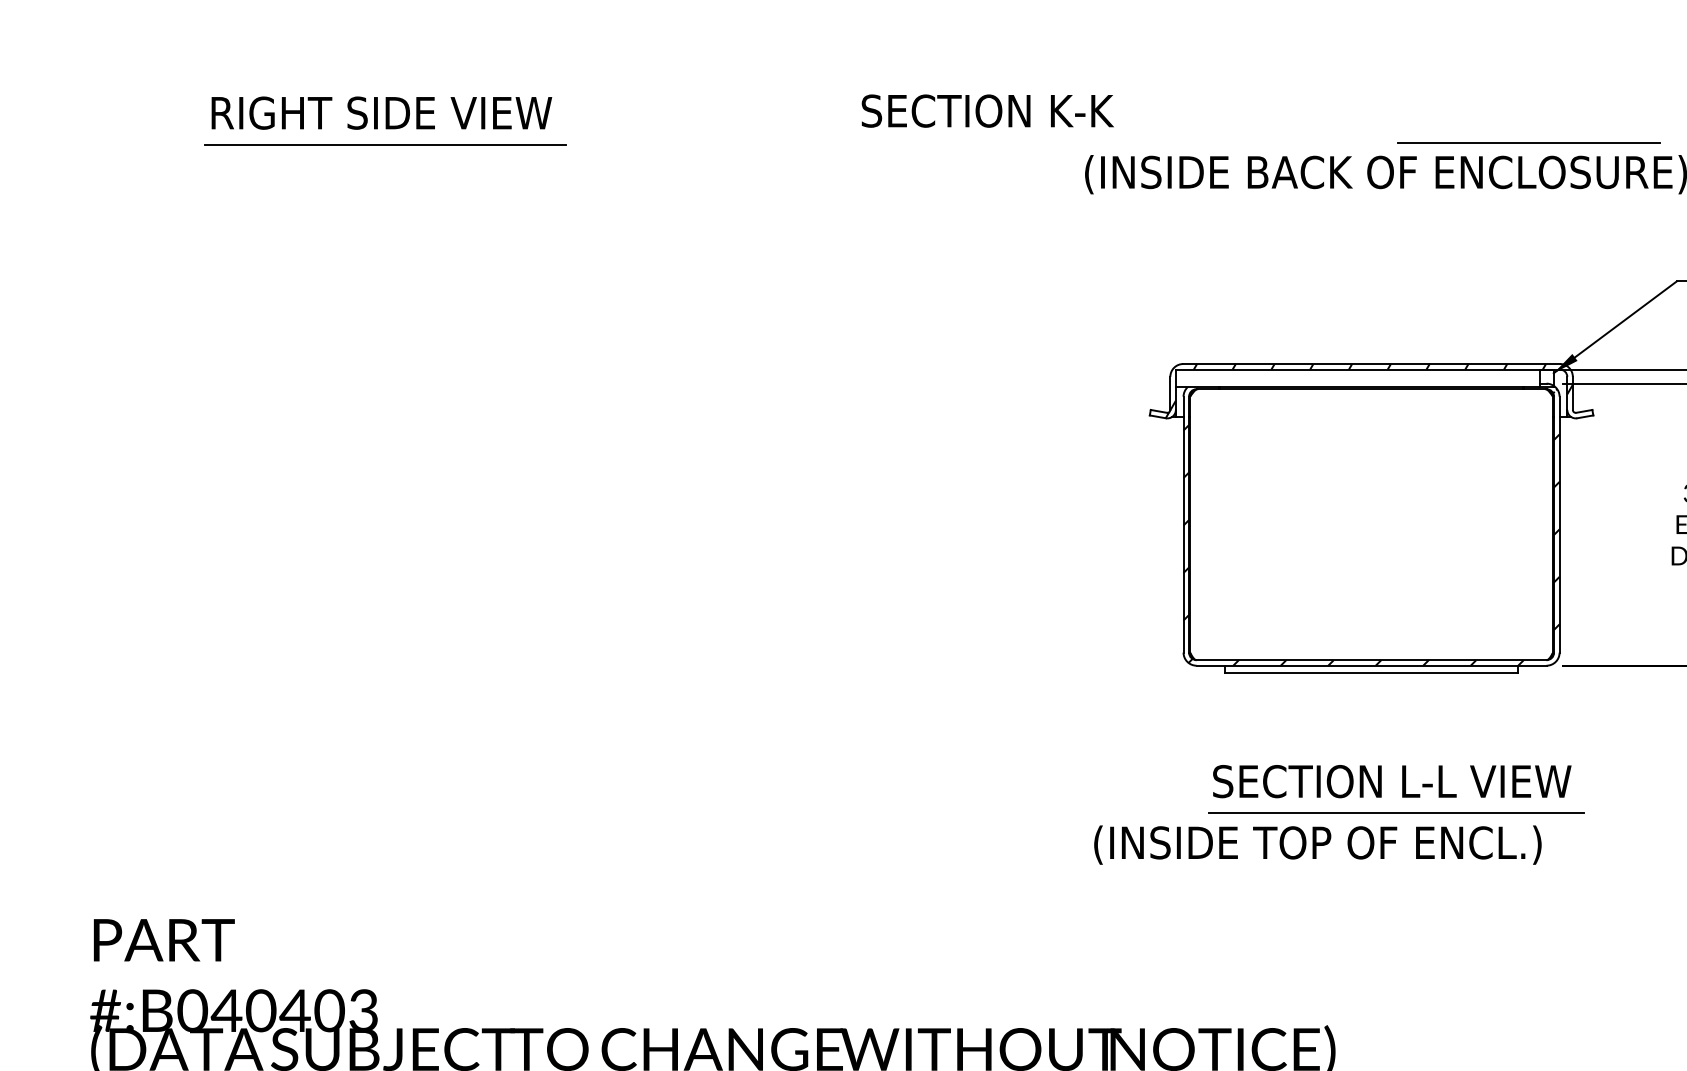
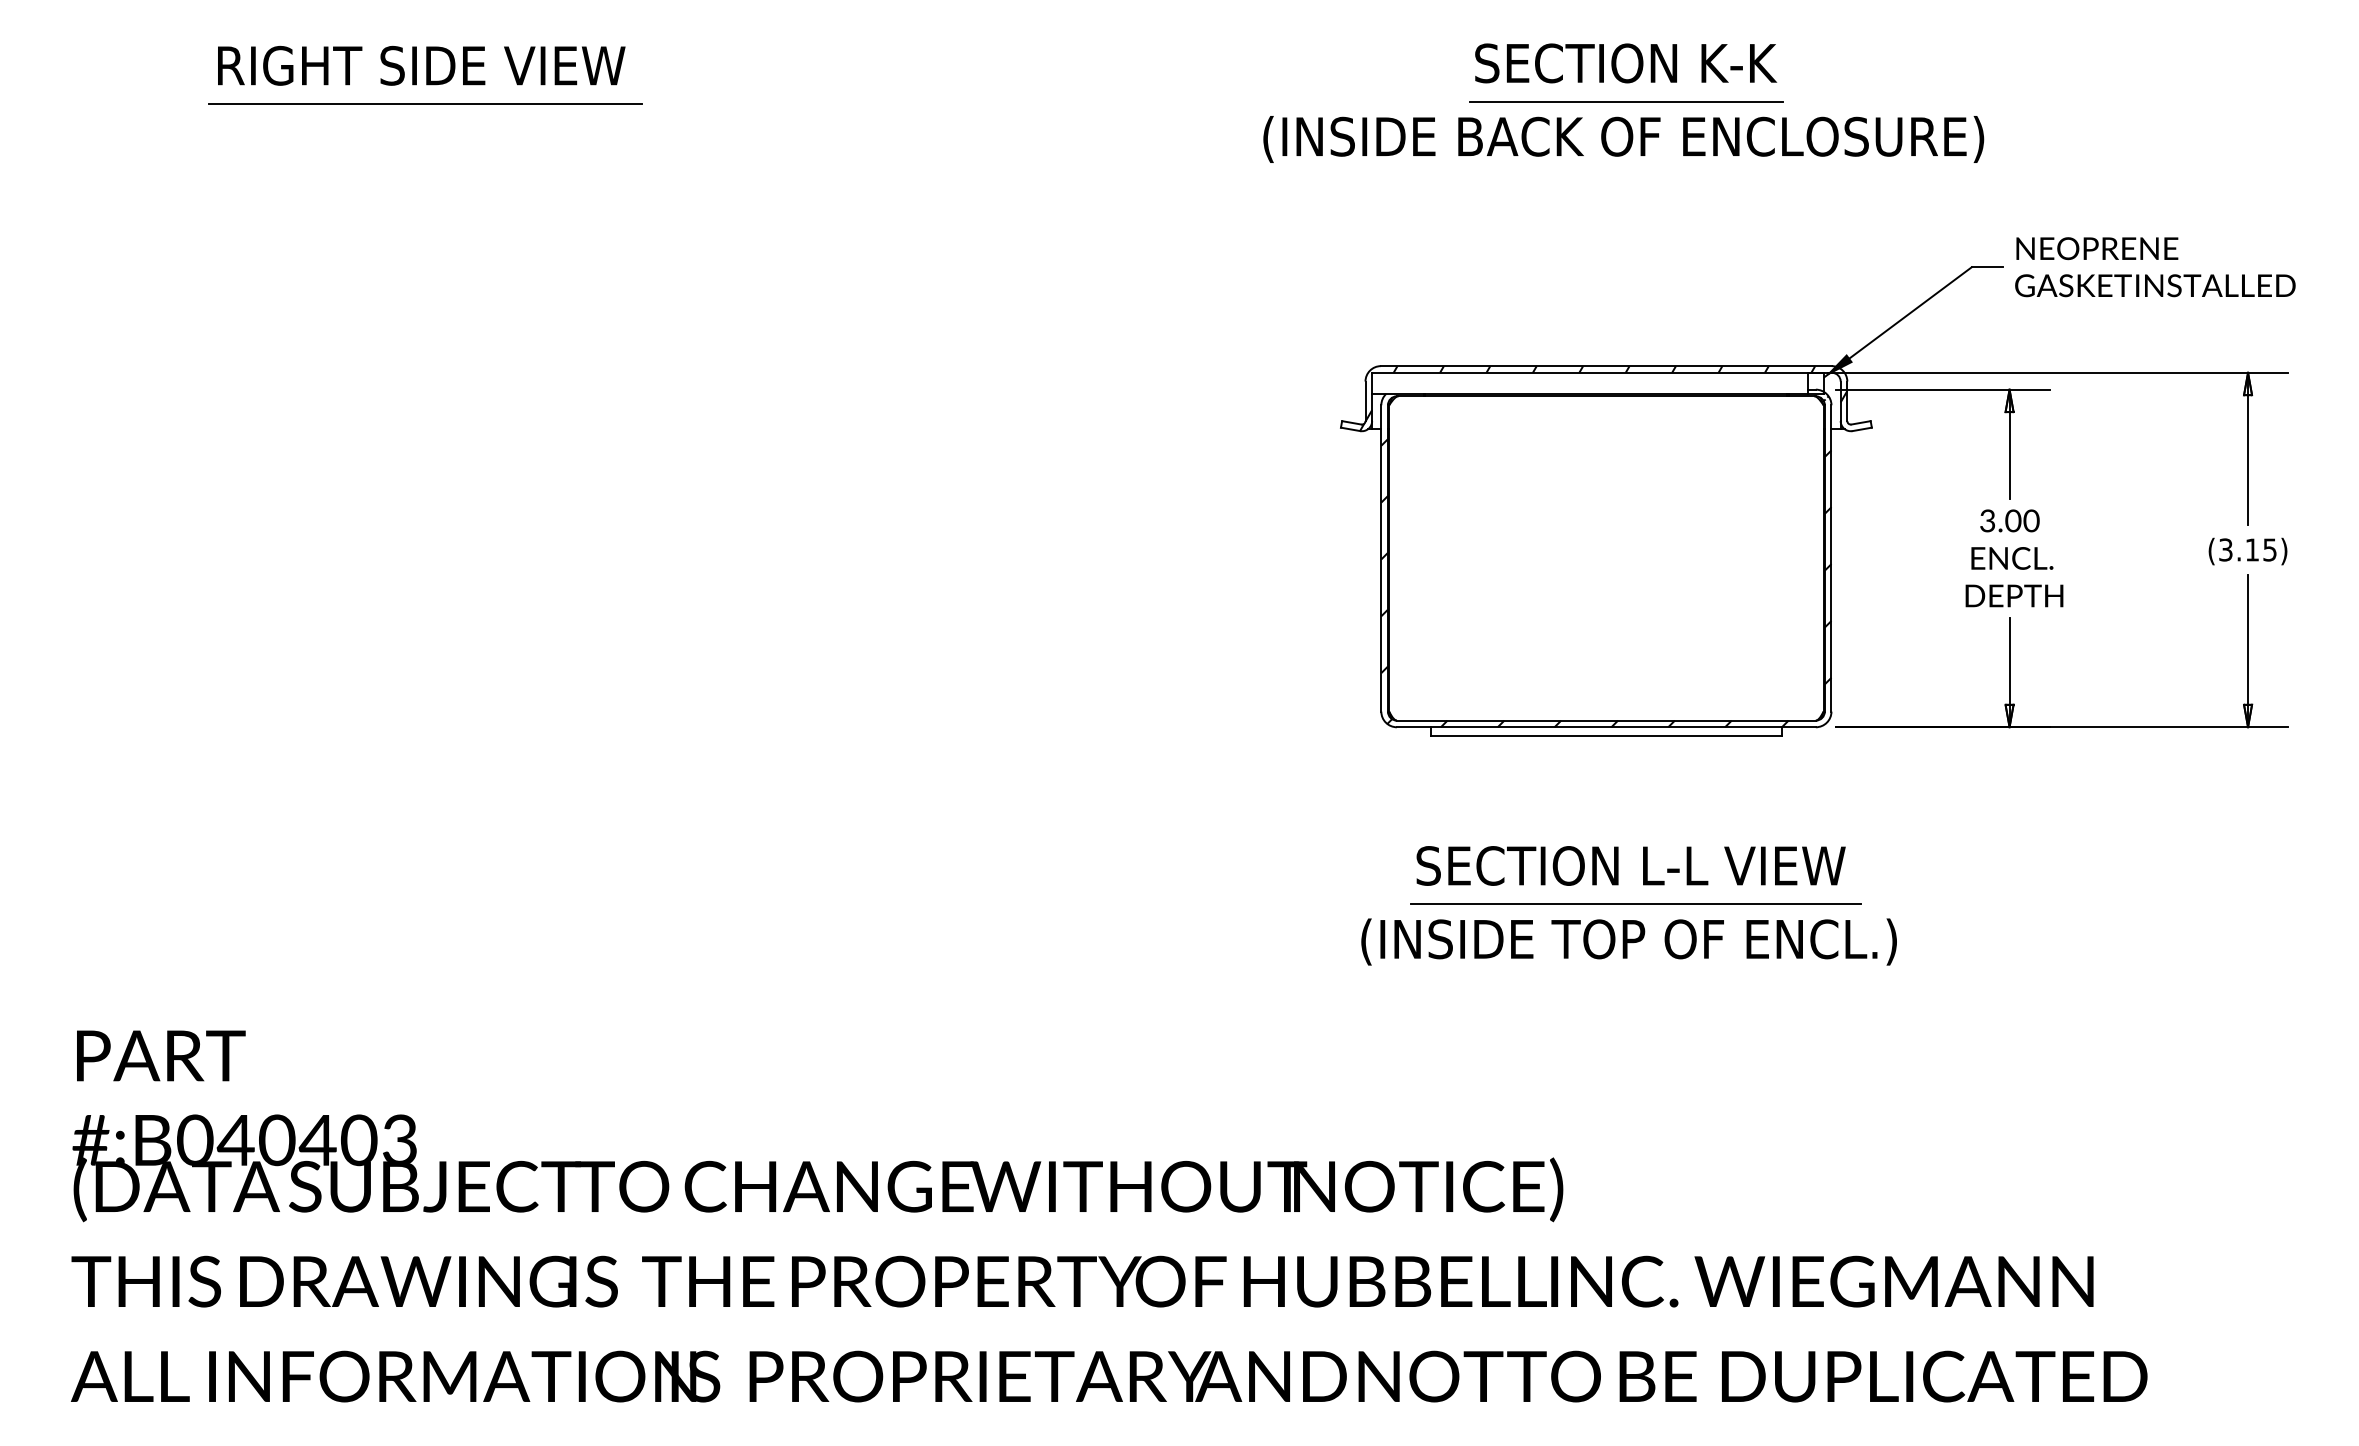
text: (988, 111) -> (1626, 63), moved
line: (1528, 142) -> (1626, 101), moved
text: (1317, 844) -> (1628, 941), moved

